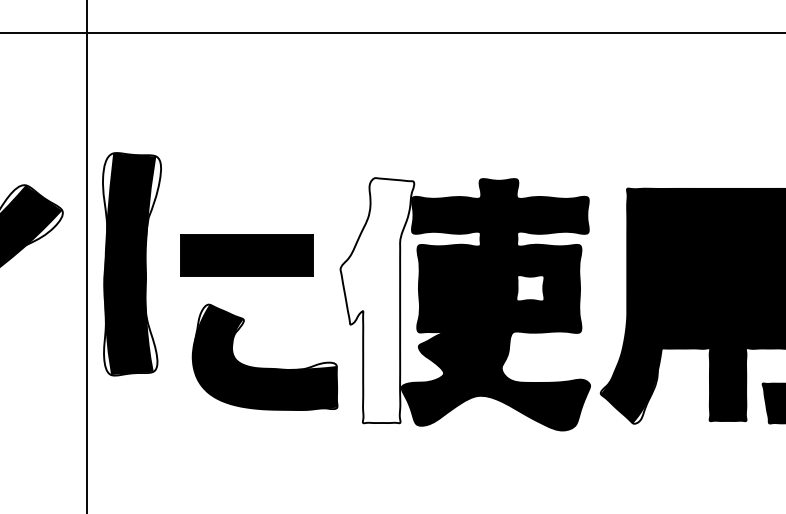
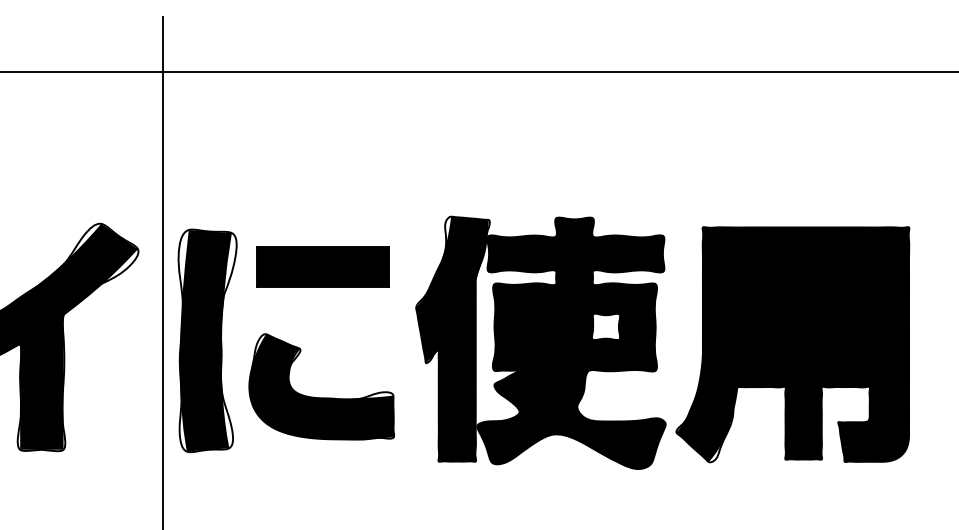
part: (246, 254) -> (322, 266), moved
part: (131, 263) -> (207, 340), moved
fill: (376, 299) -> (452, 338), added
part: (264, 367) -> (321, 397), moved

